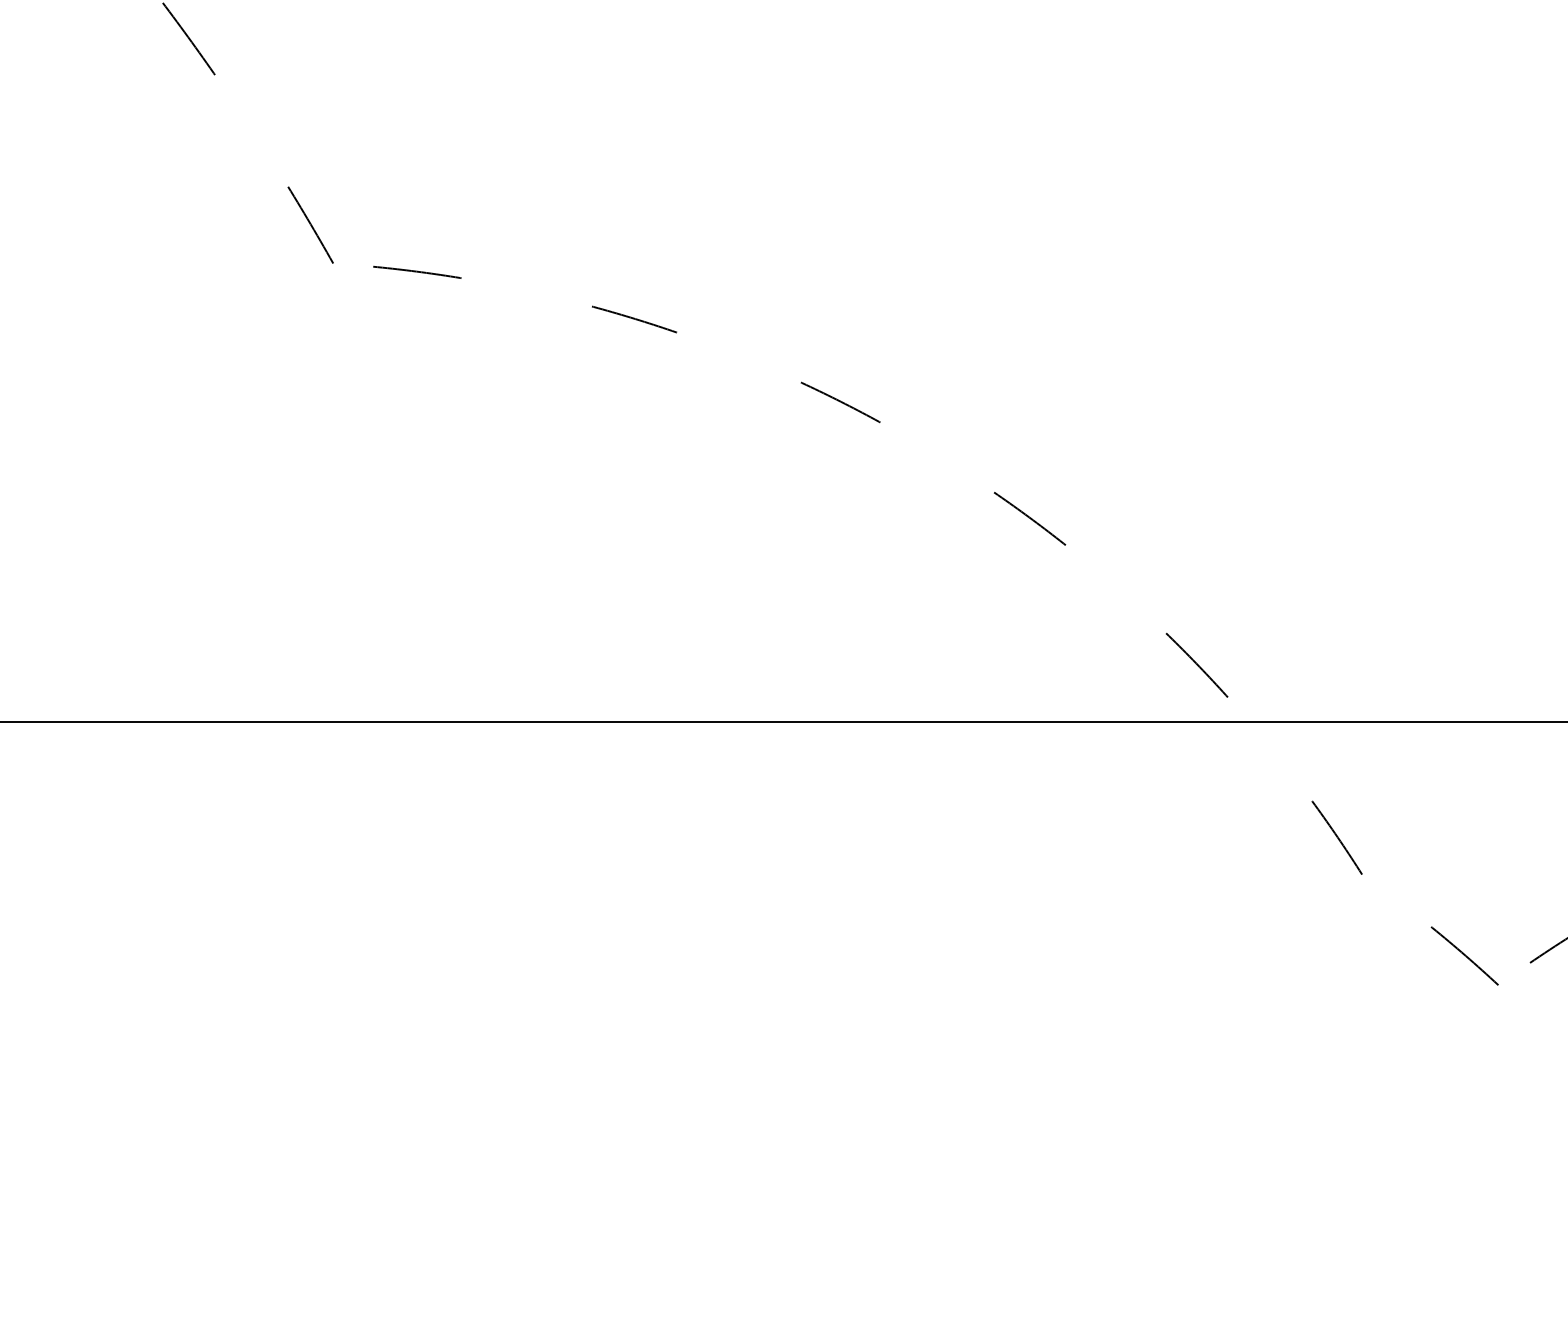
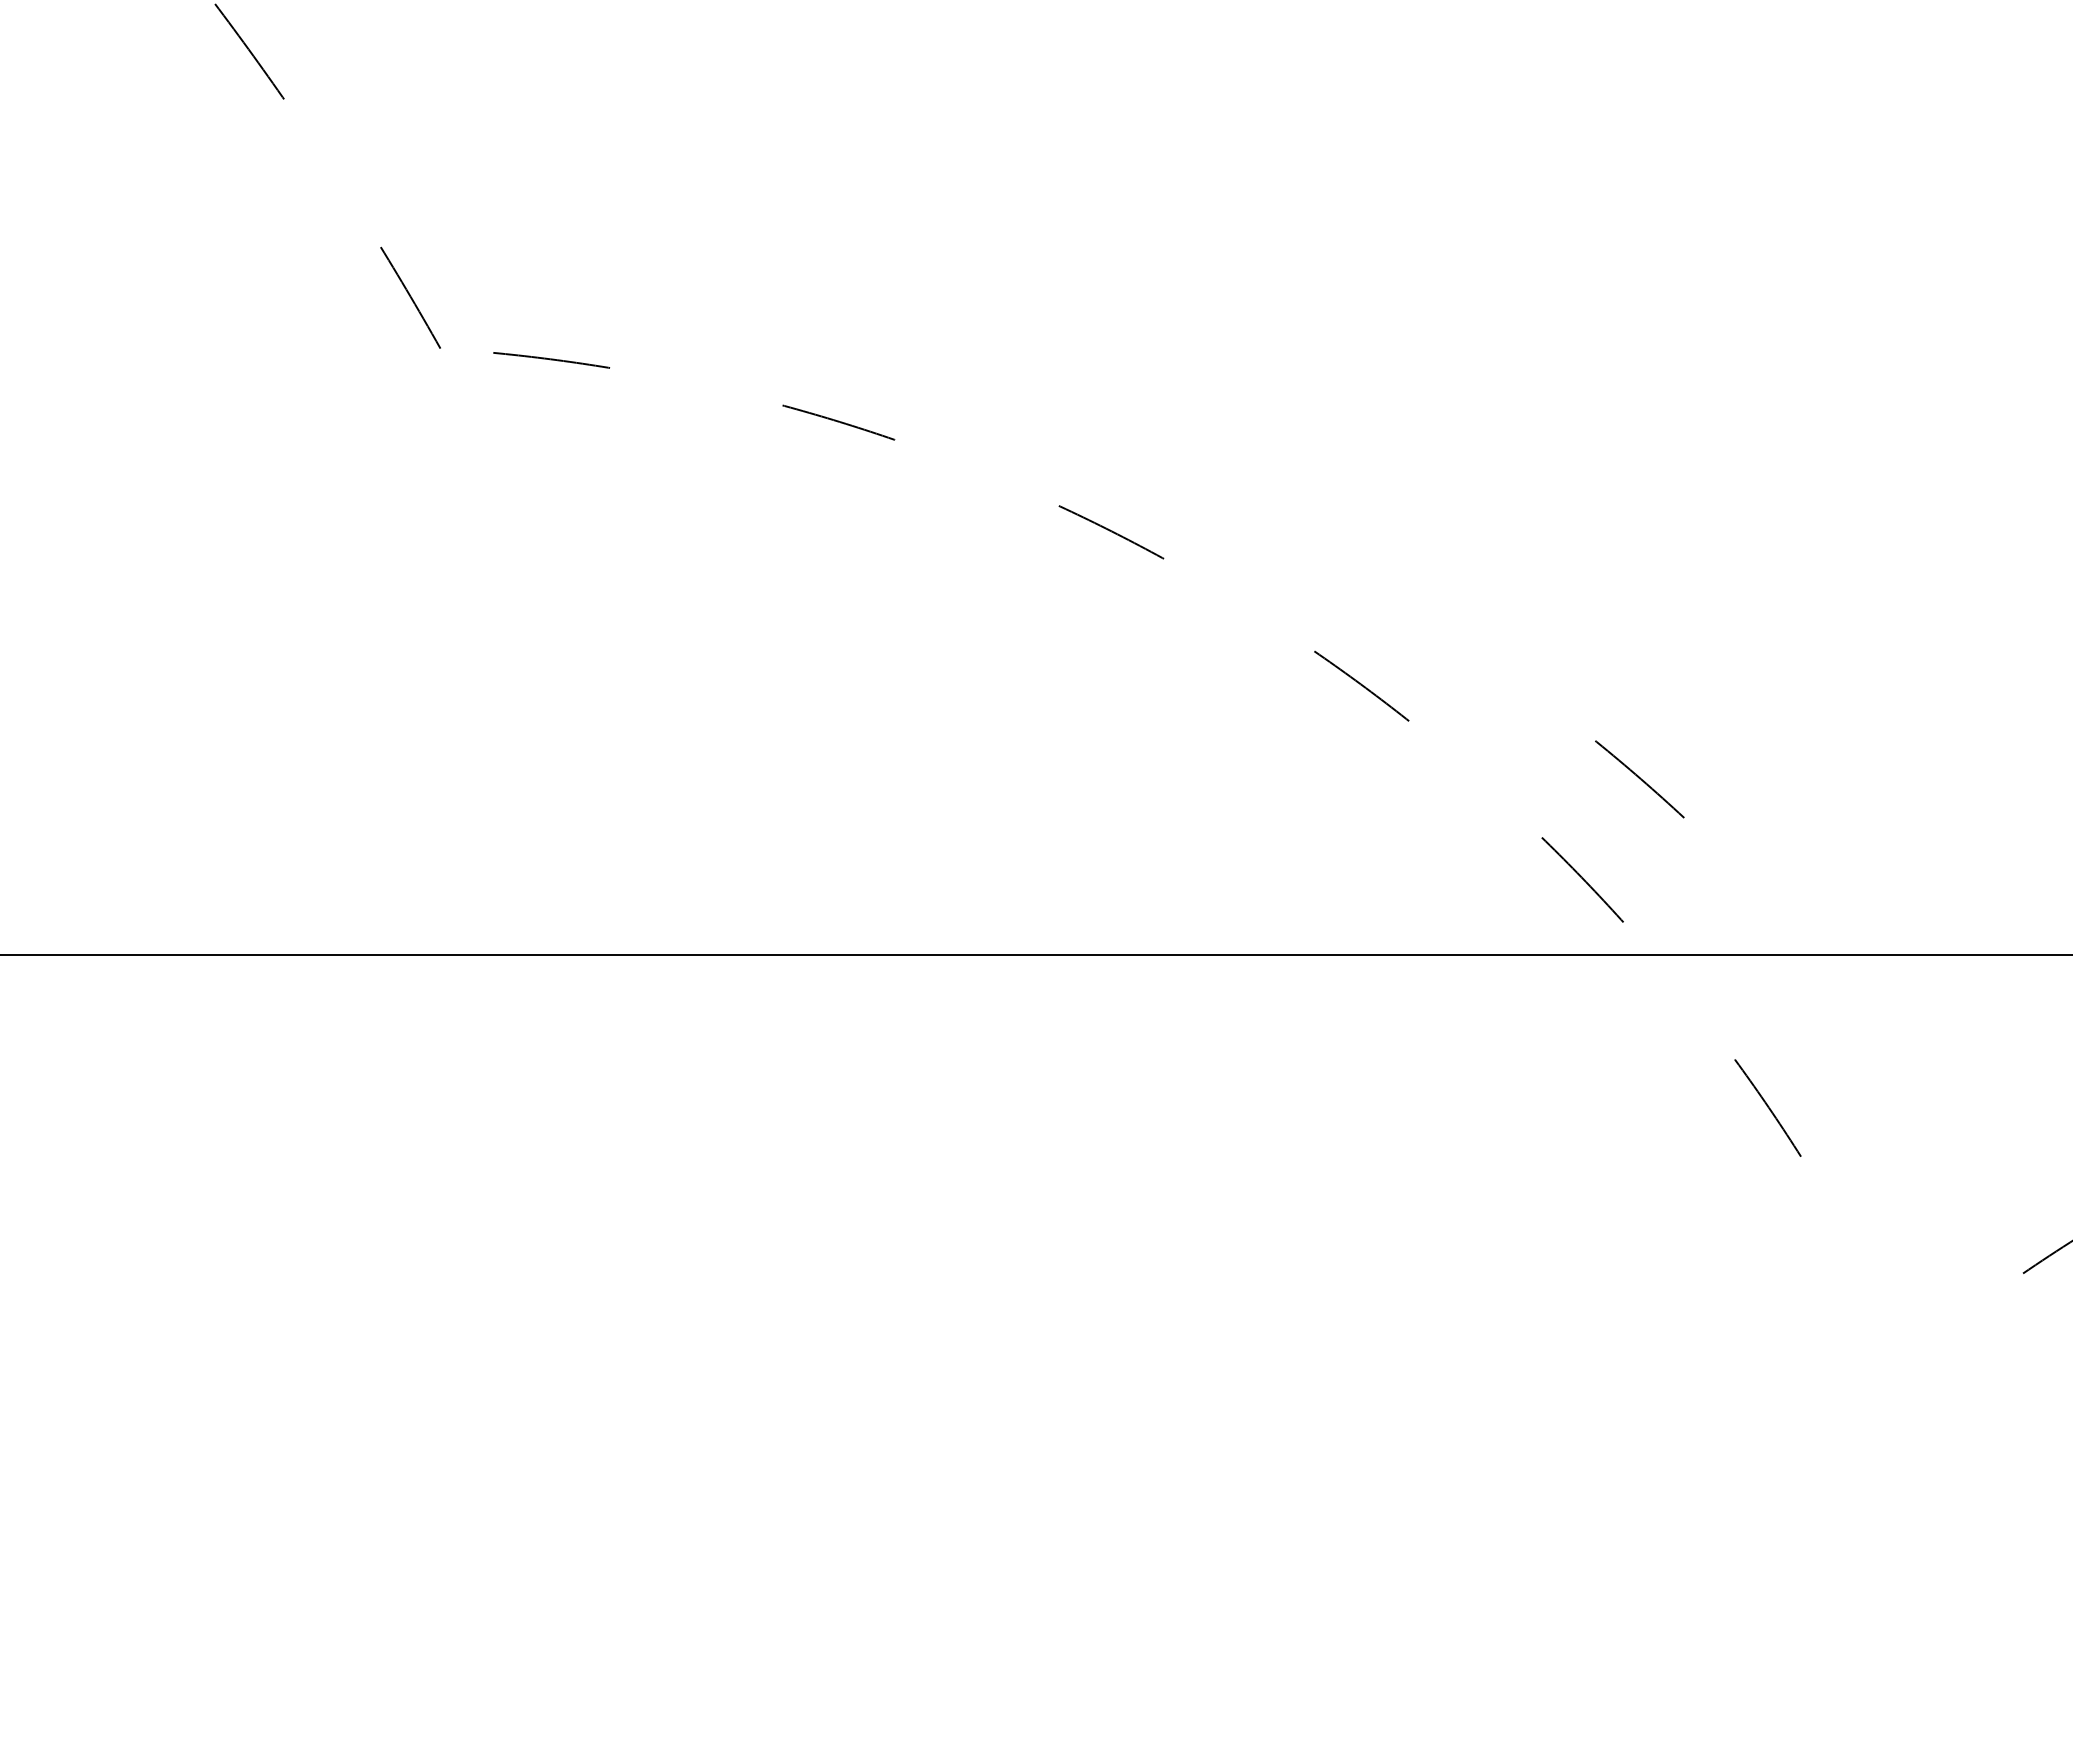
arc: (1464, 956) -> (1639, 779), moved

